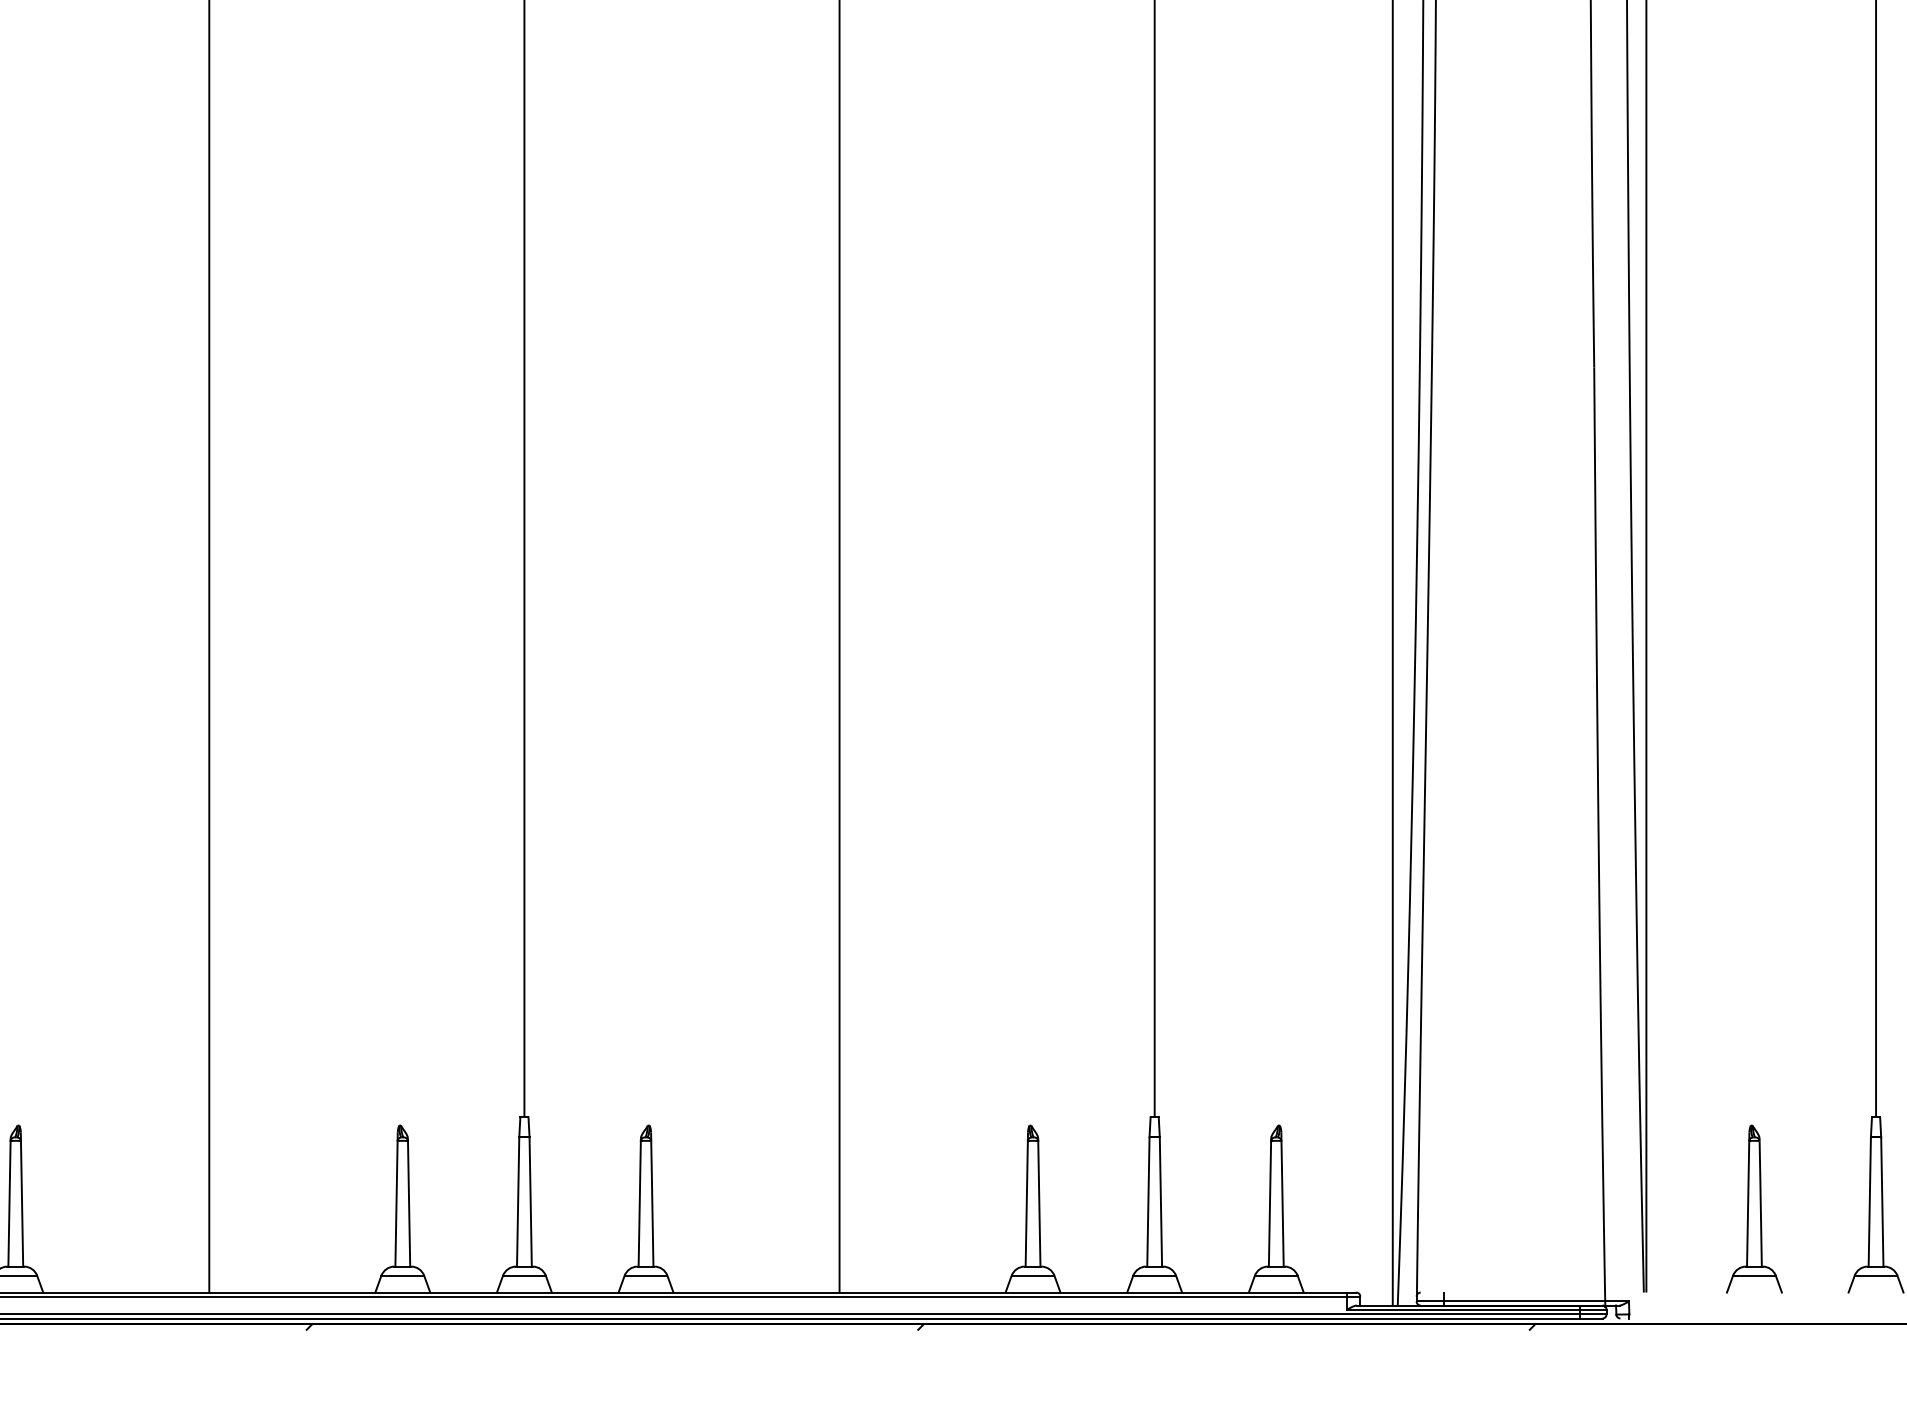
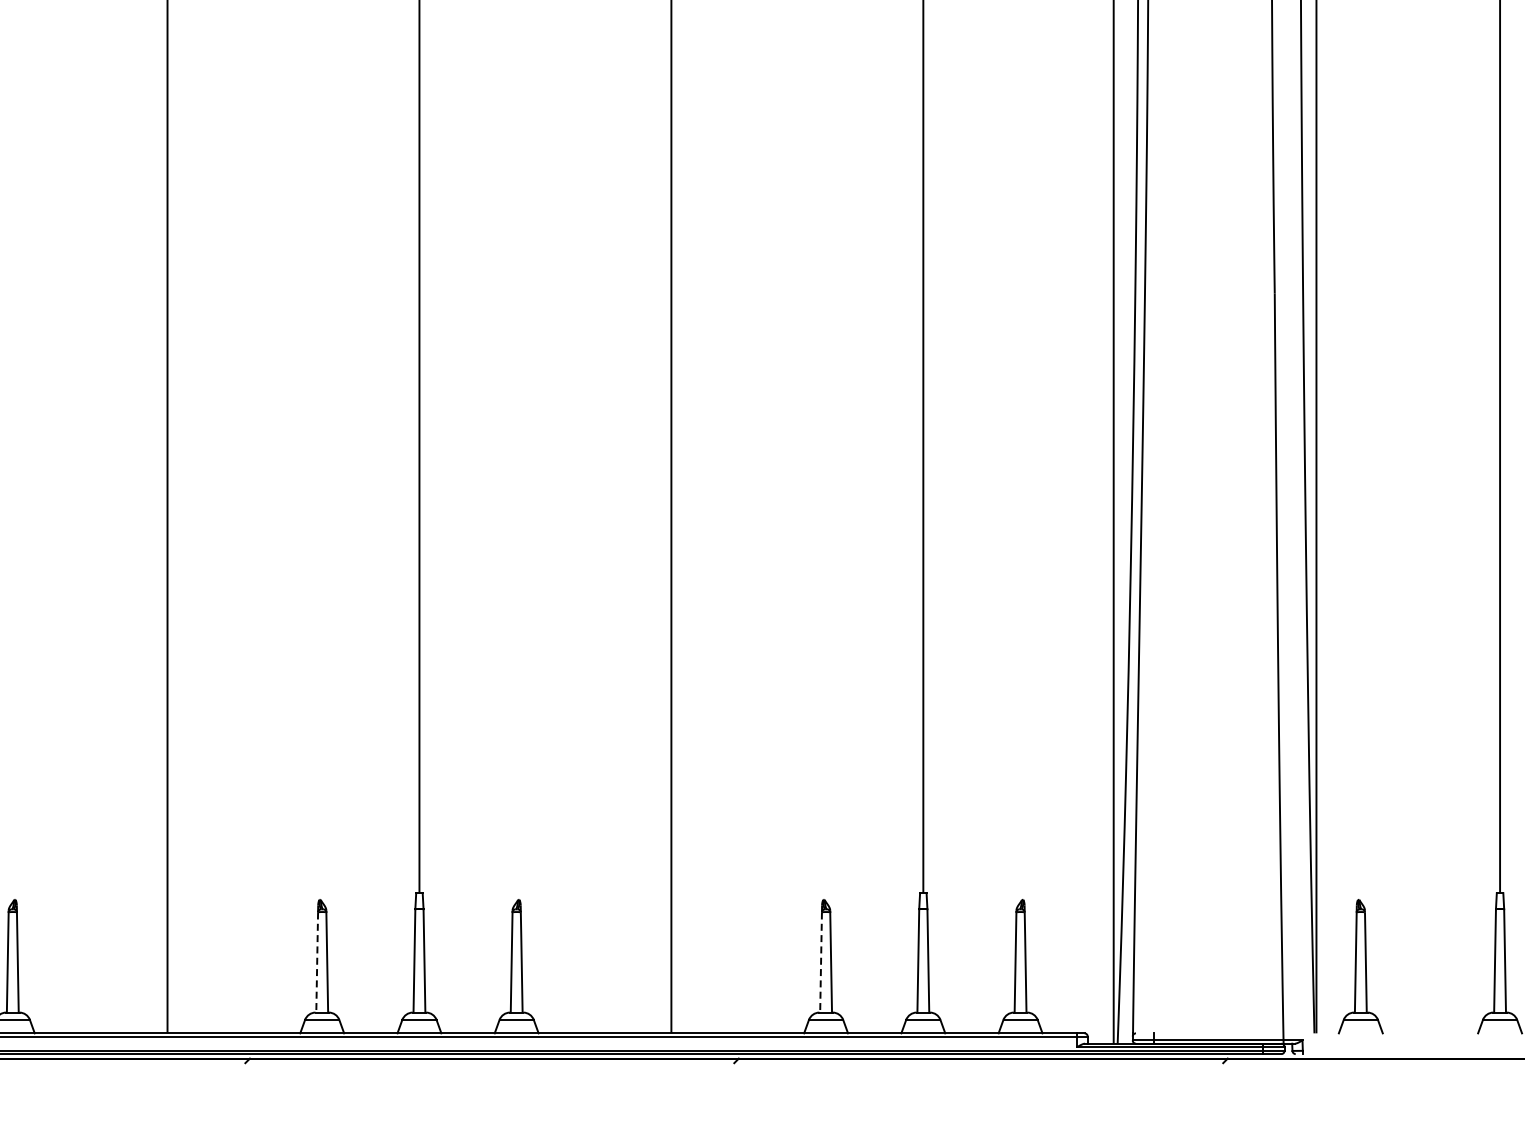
line: (396, 1205) -> (317, 963), solid -> dashed
line: (1027, 1205) -> (821, 963), solid -> dashed
part: (1754, 1208) -> (1360, 966), moved

